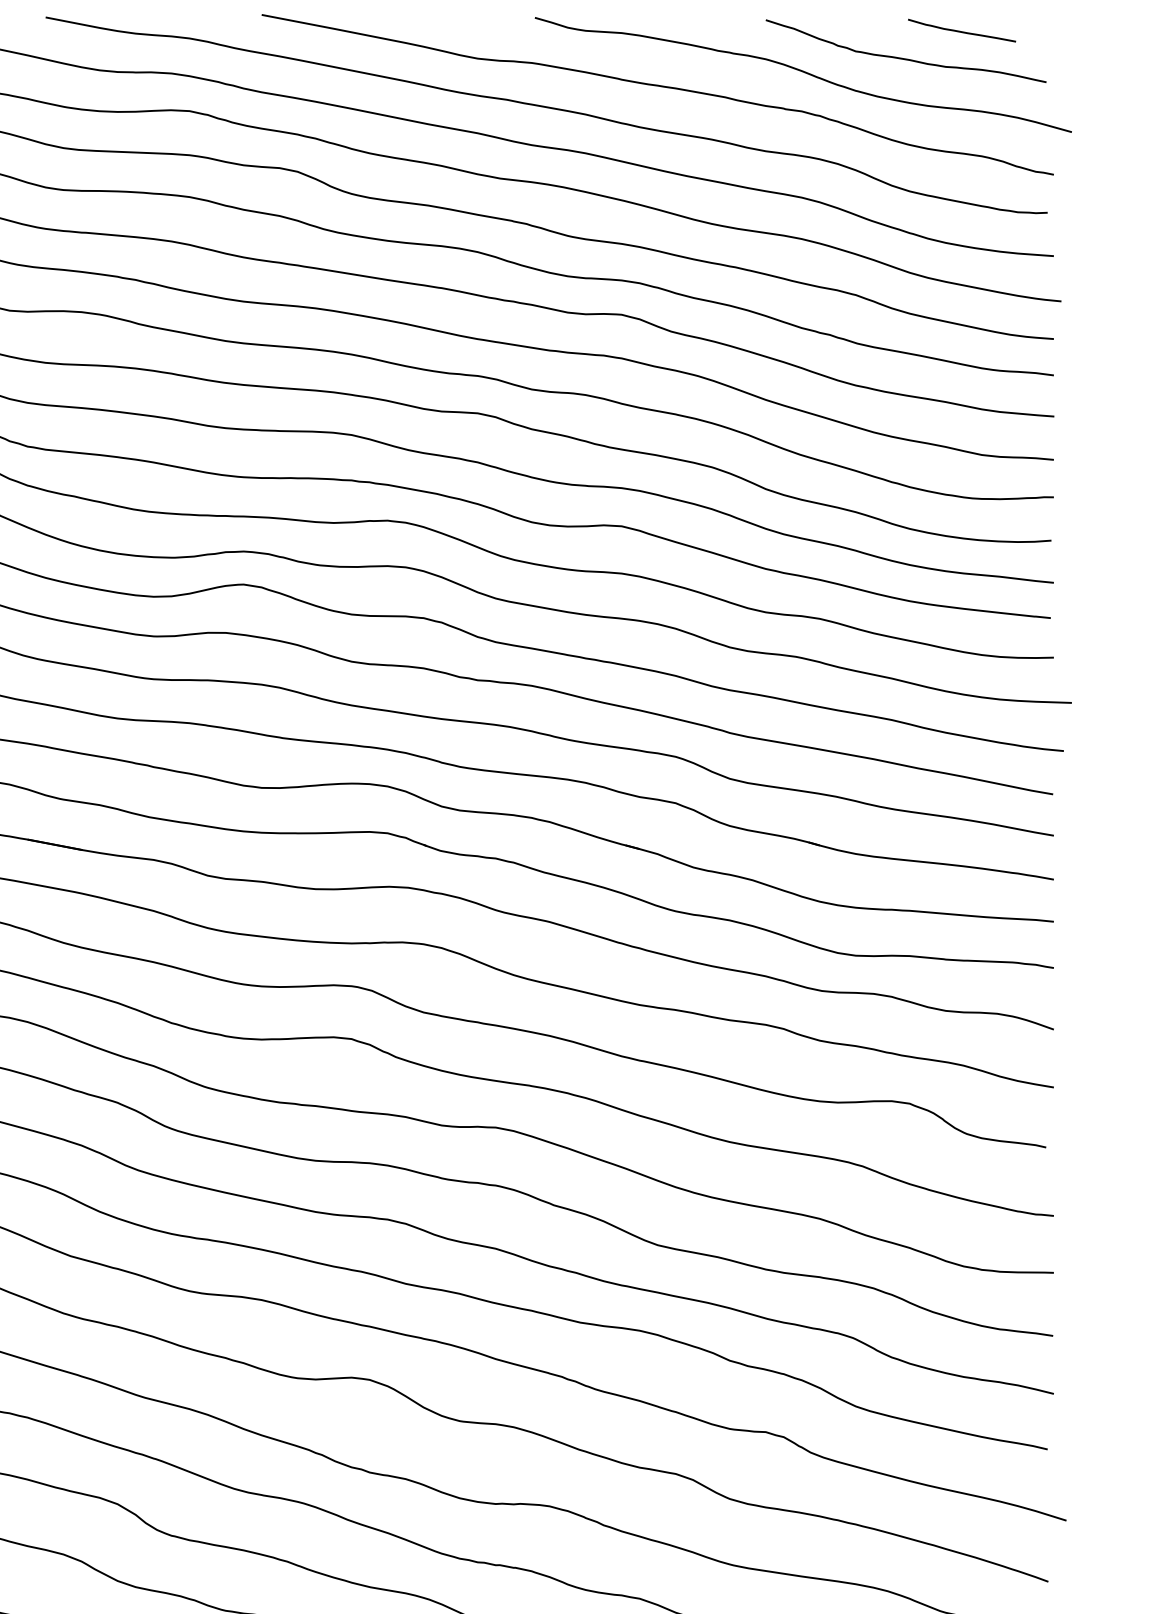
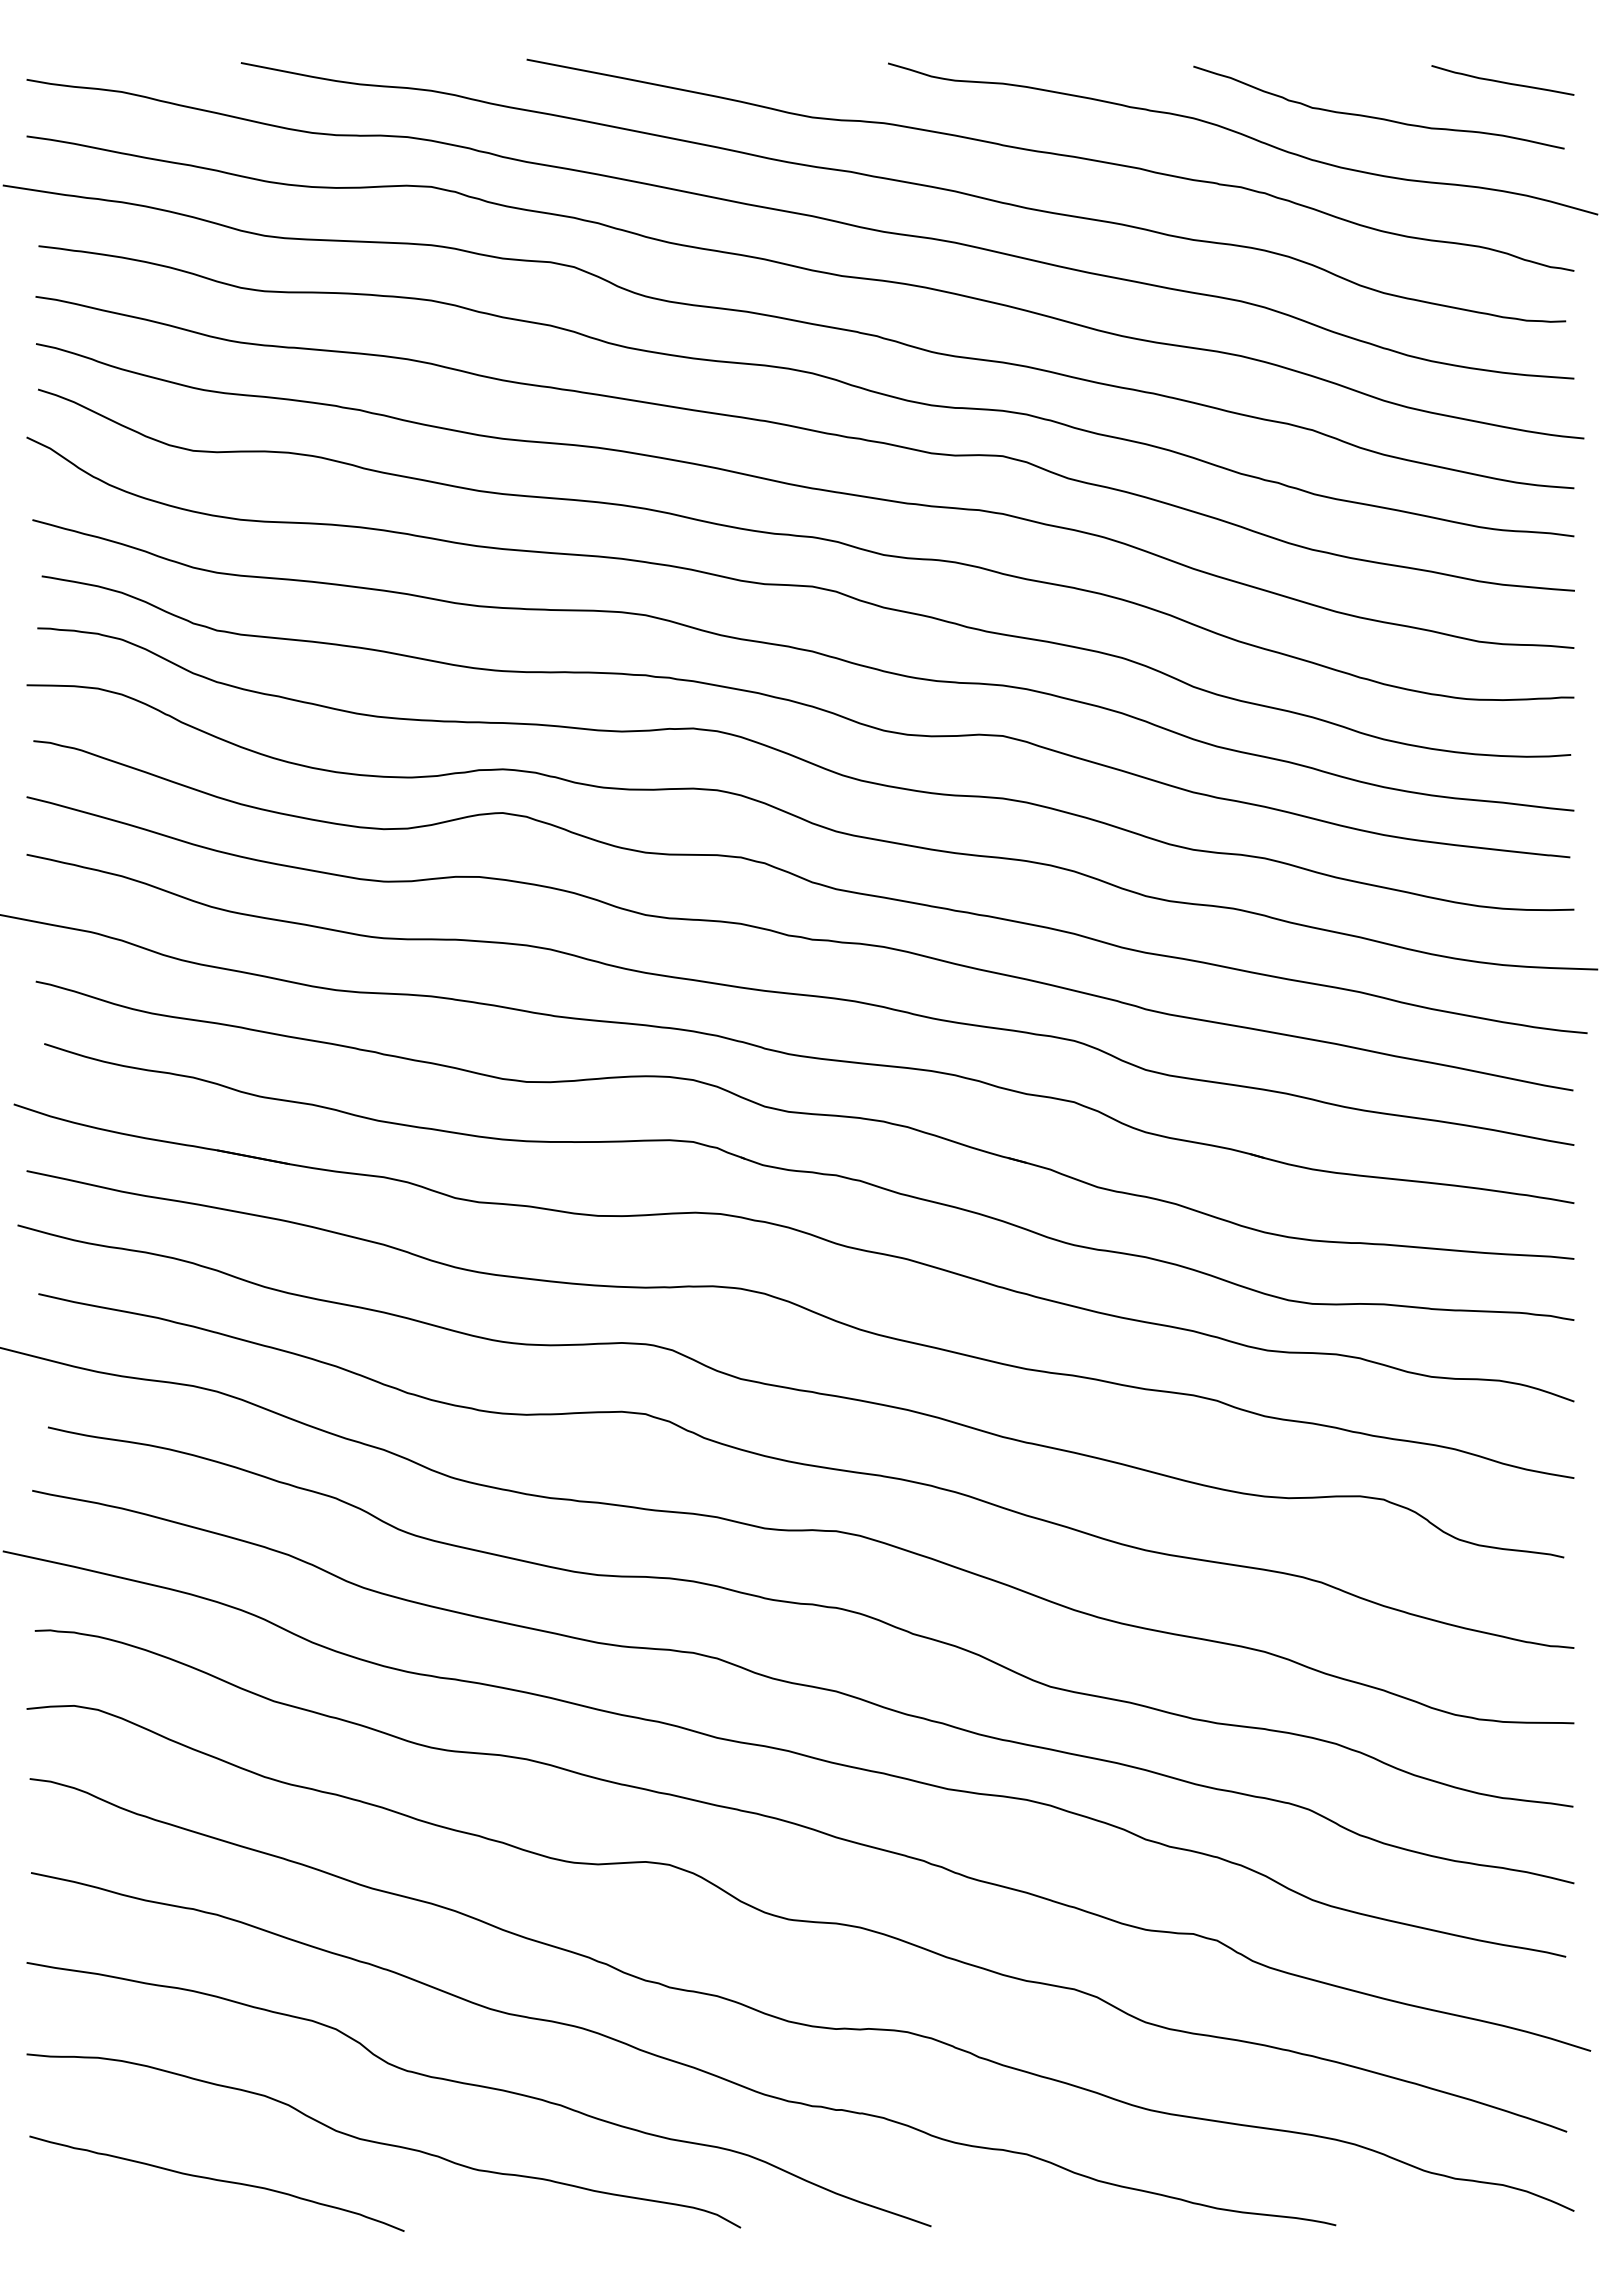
curve: (961, 31) -> (1502, 81), moved

